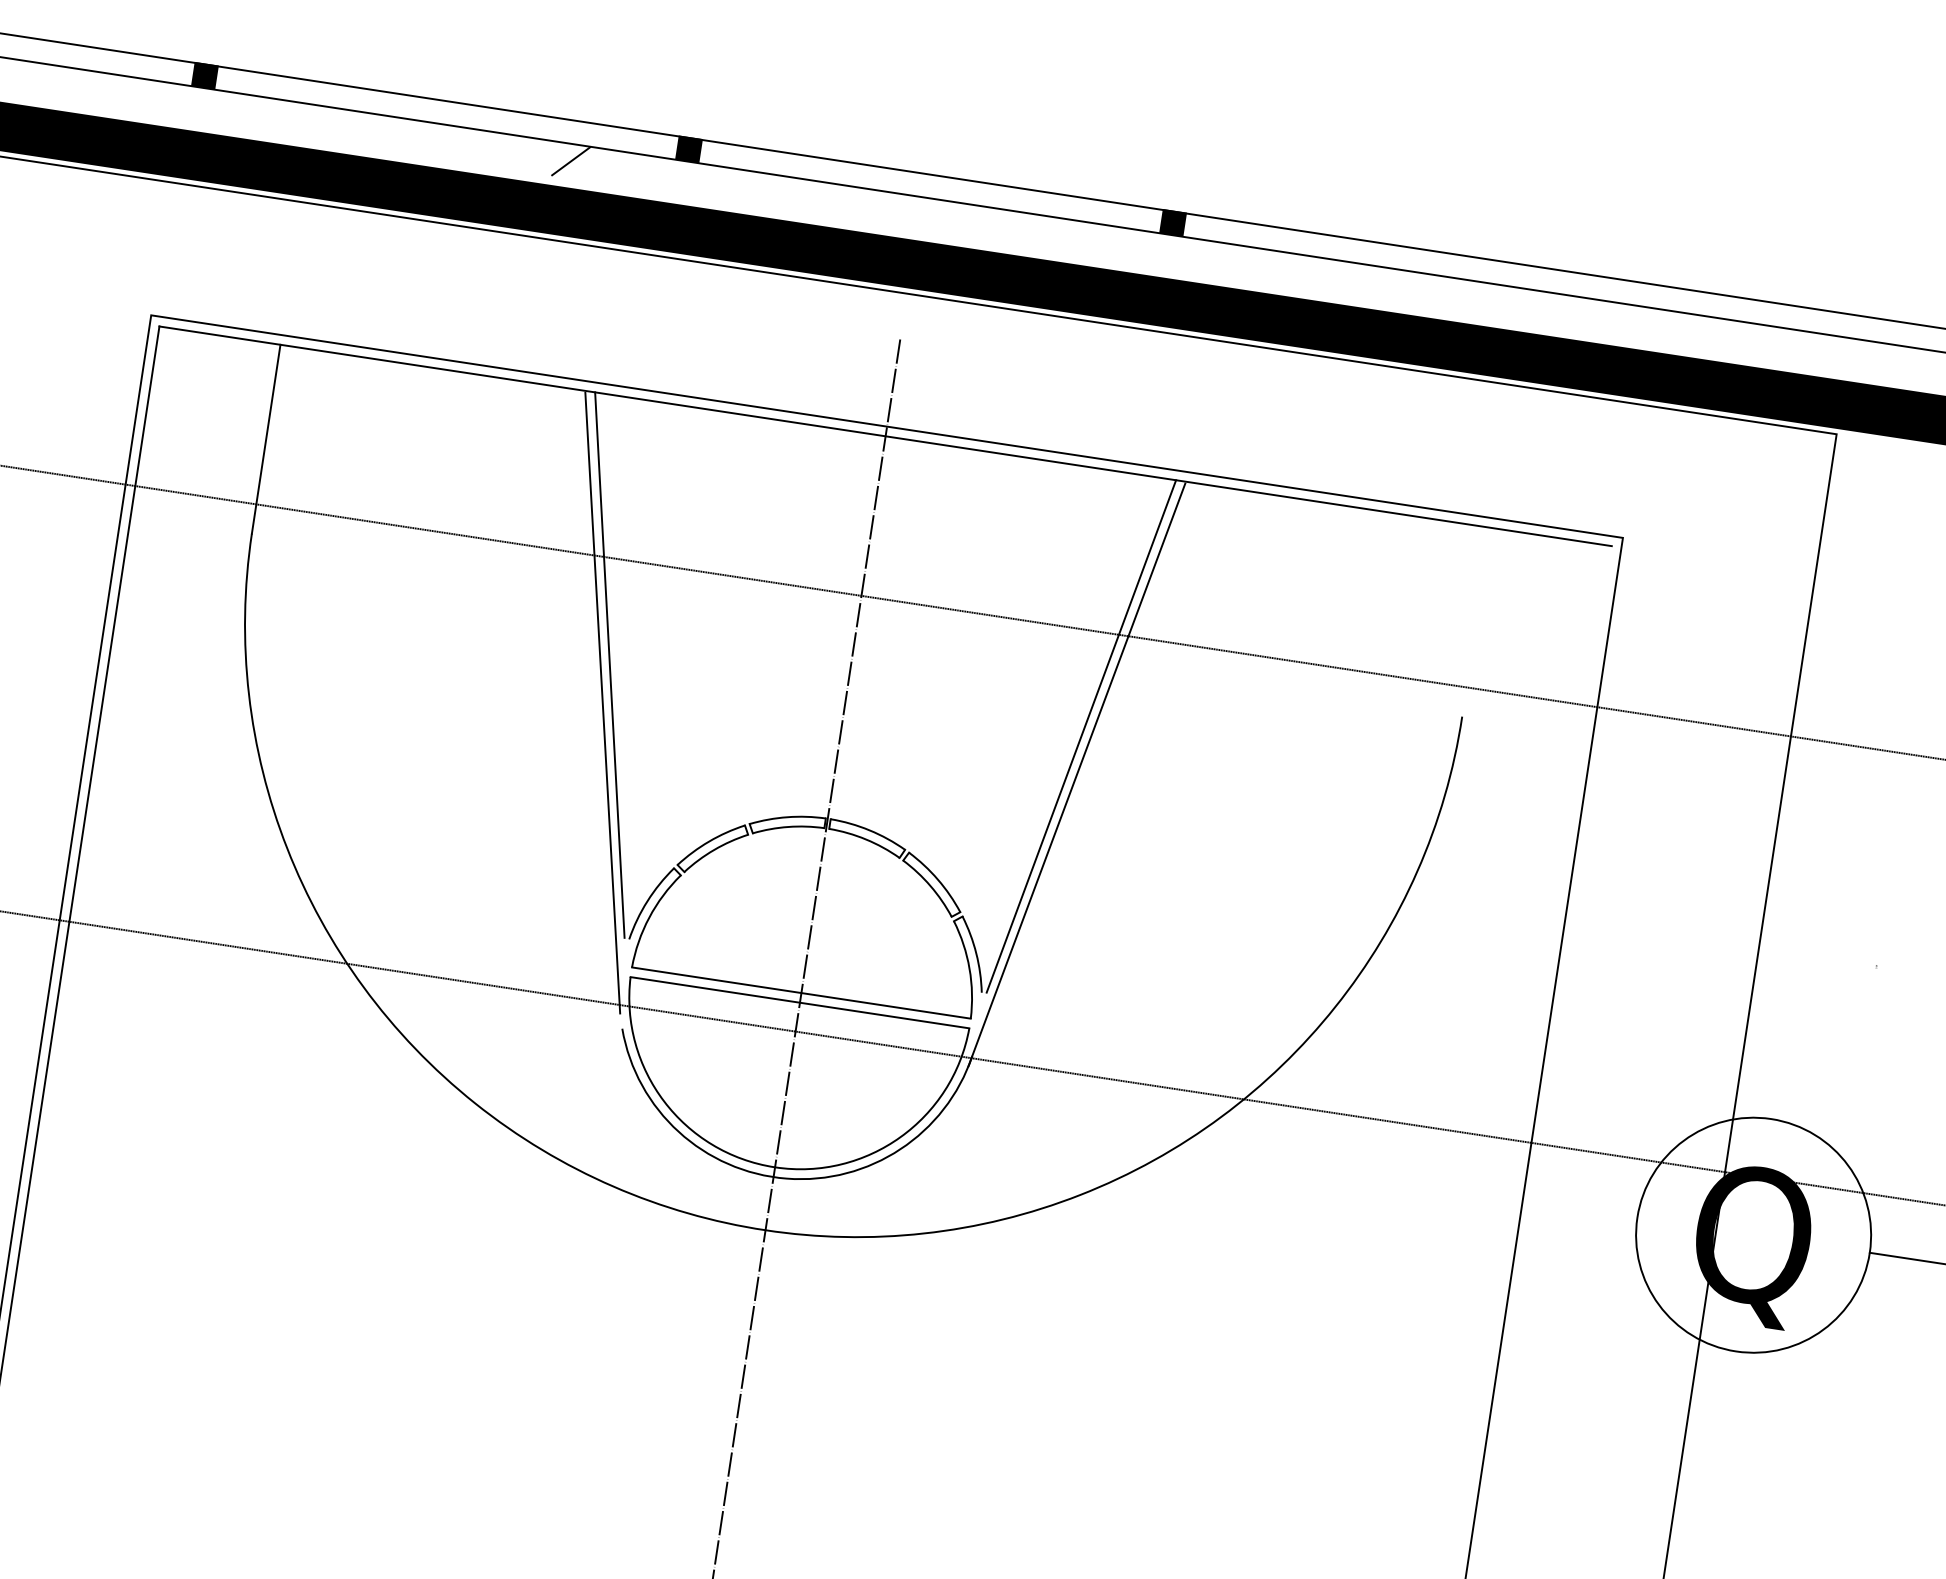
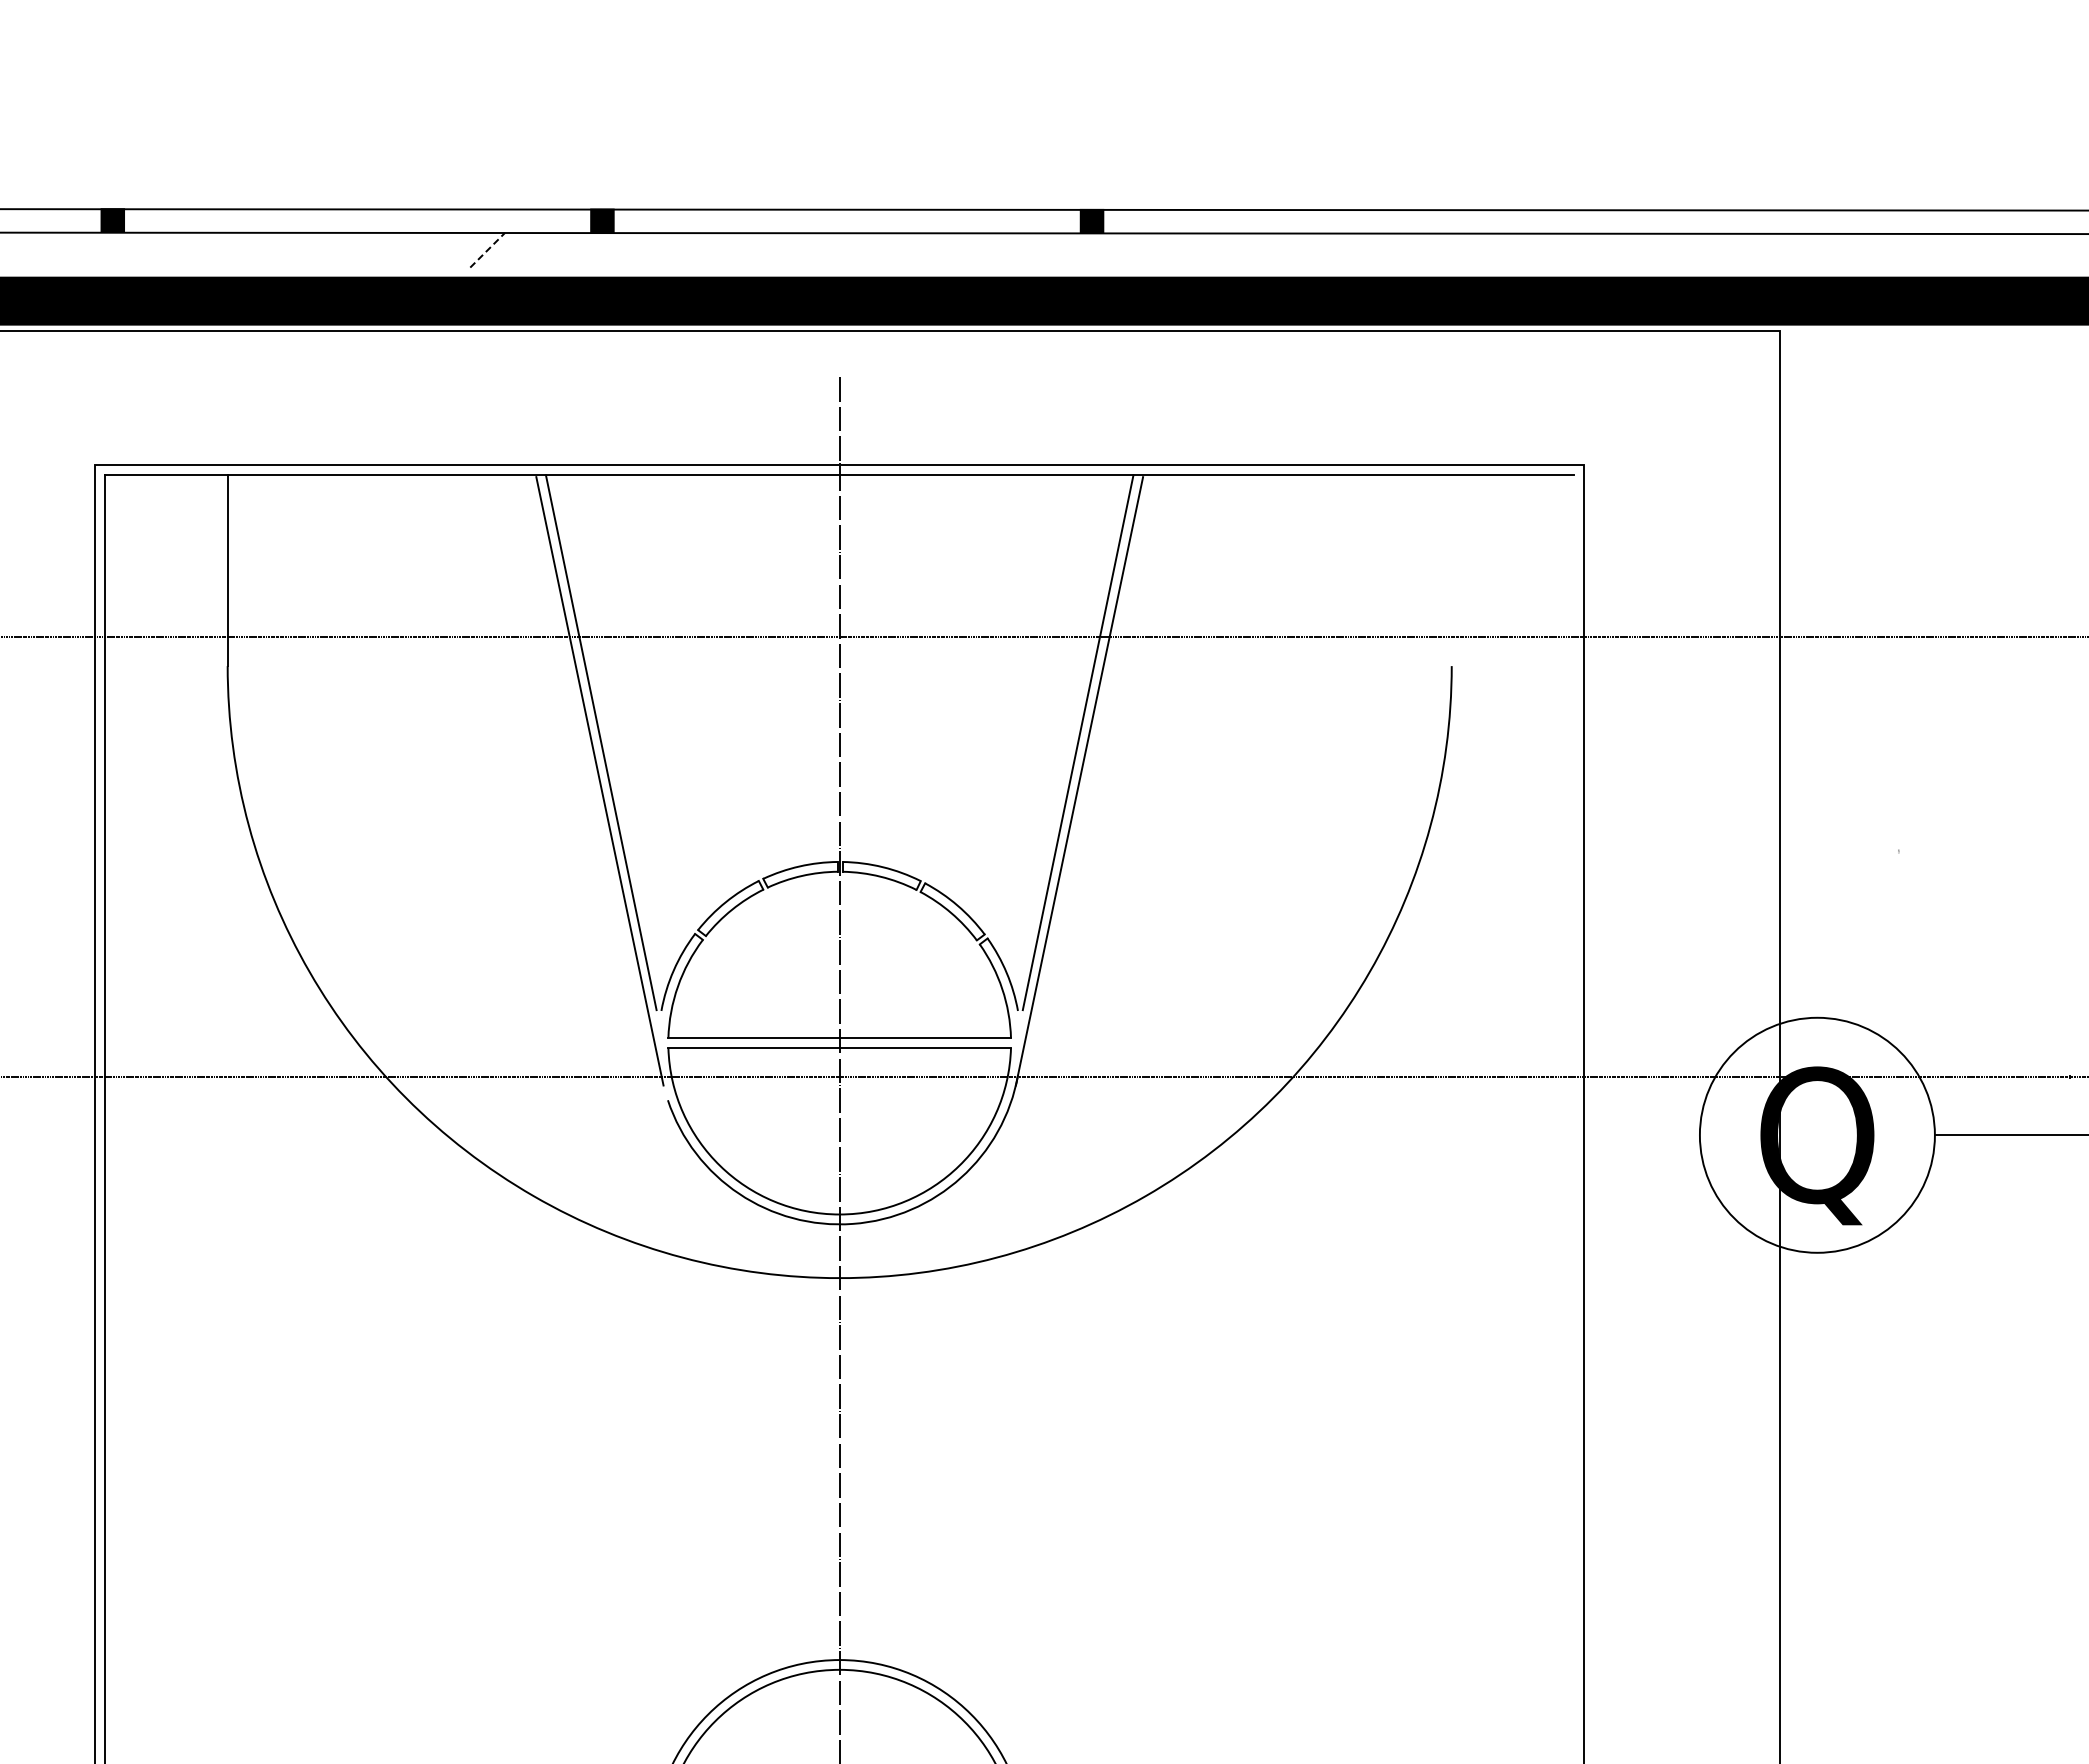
line: (571, 160) -> (487, 249), solid -> dashed

